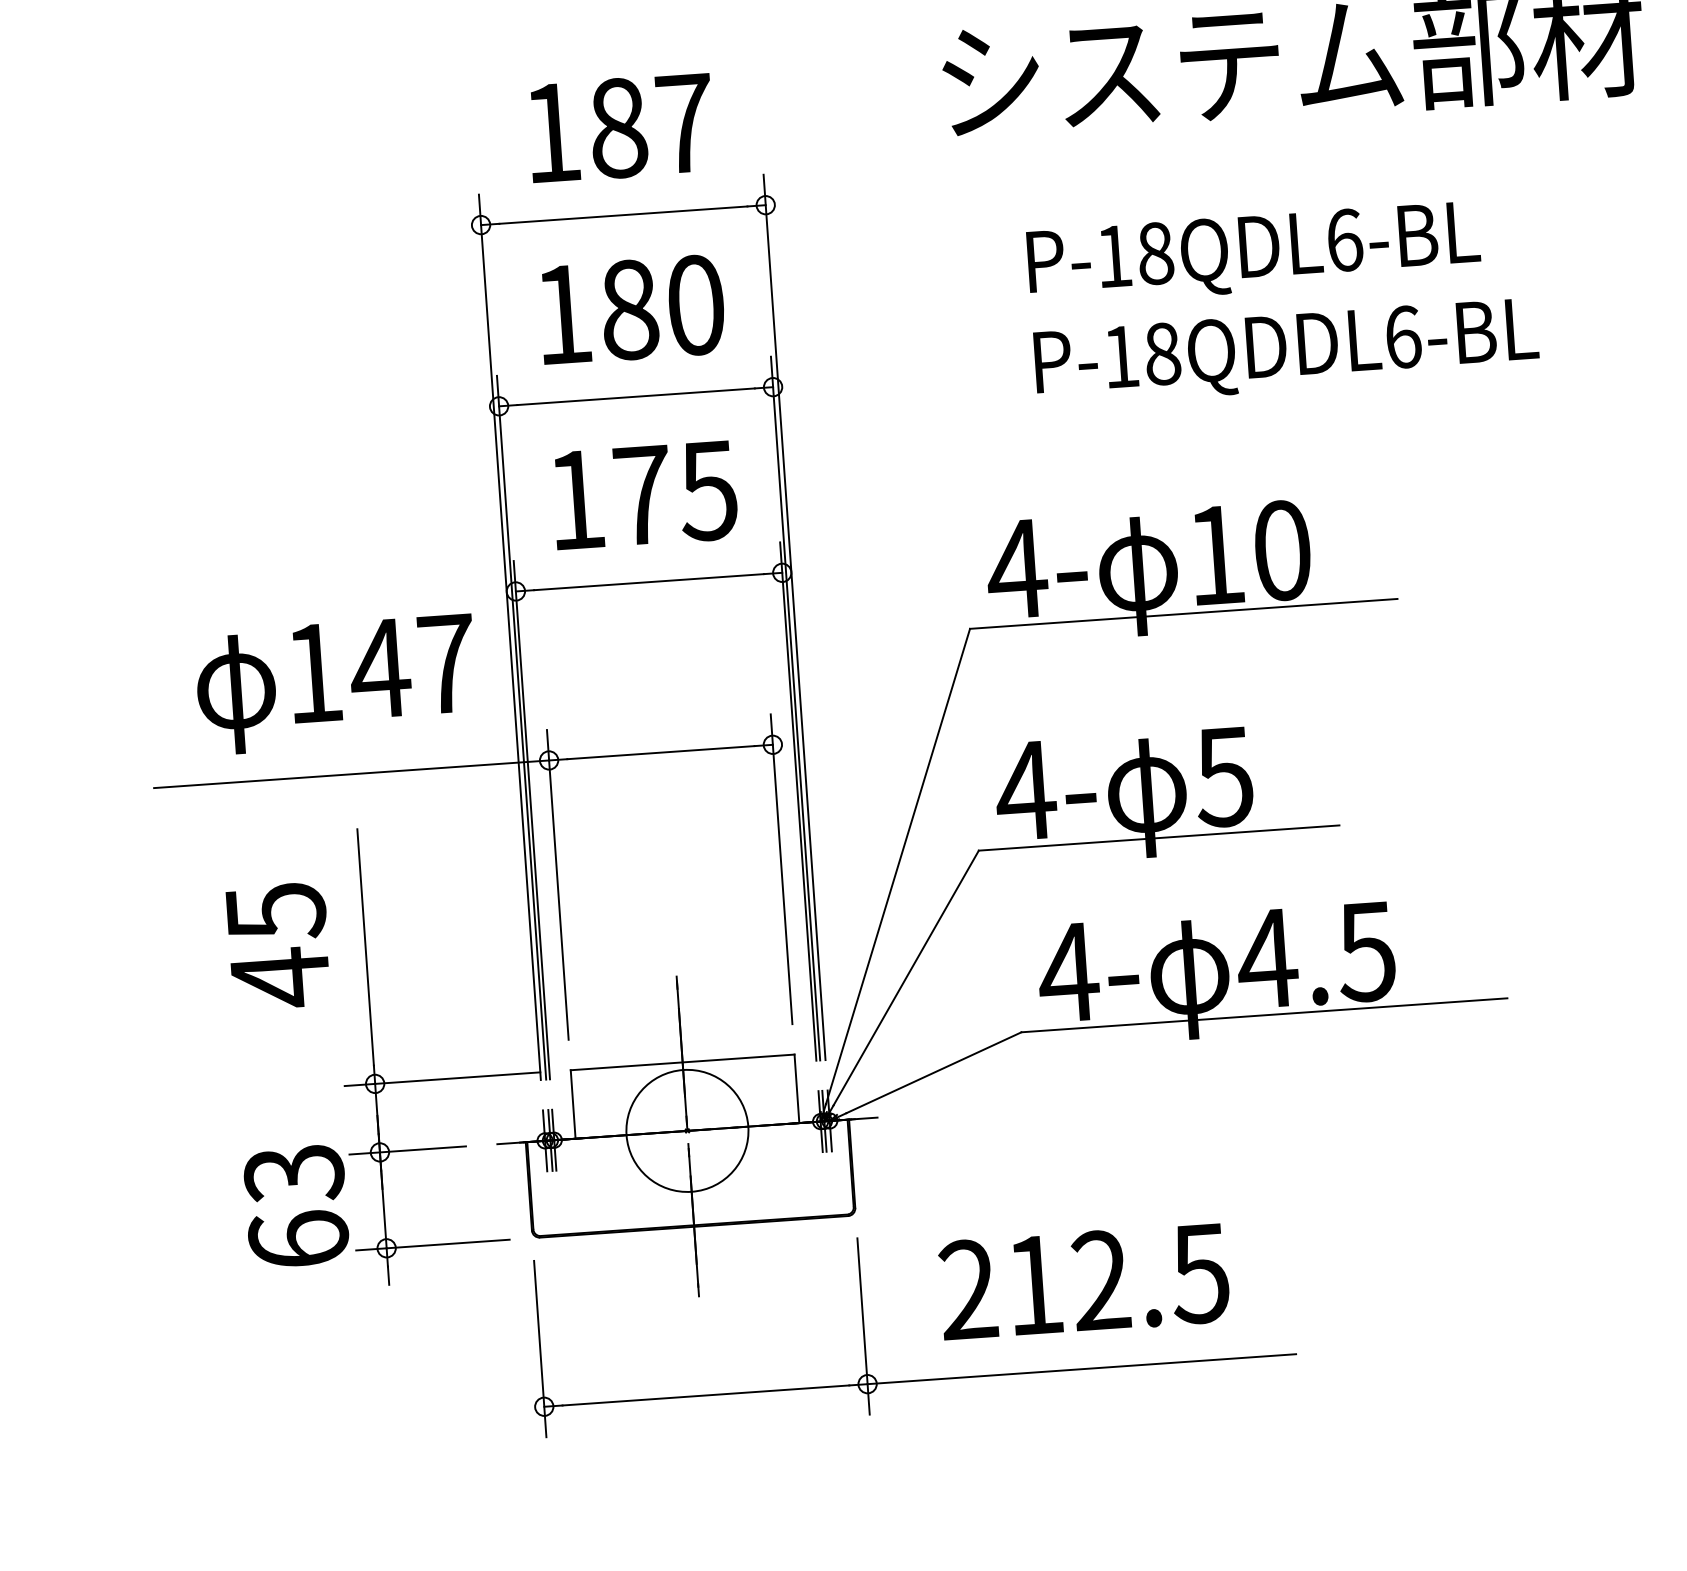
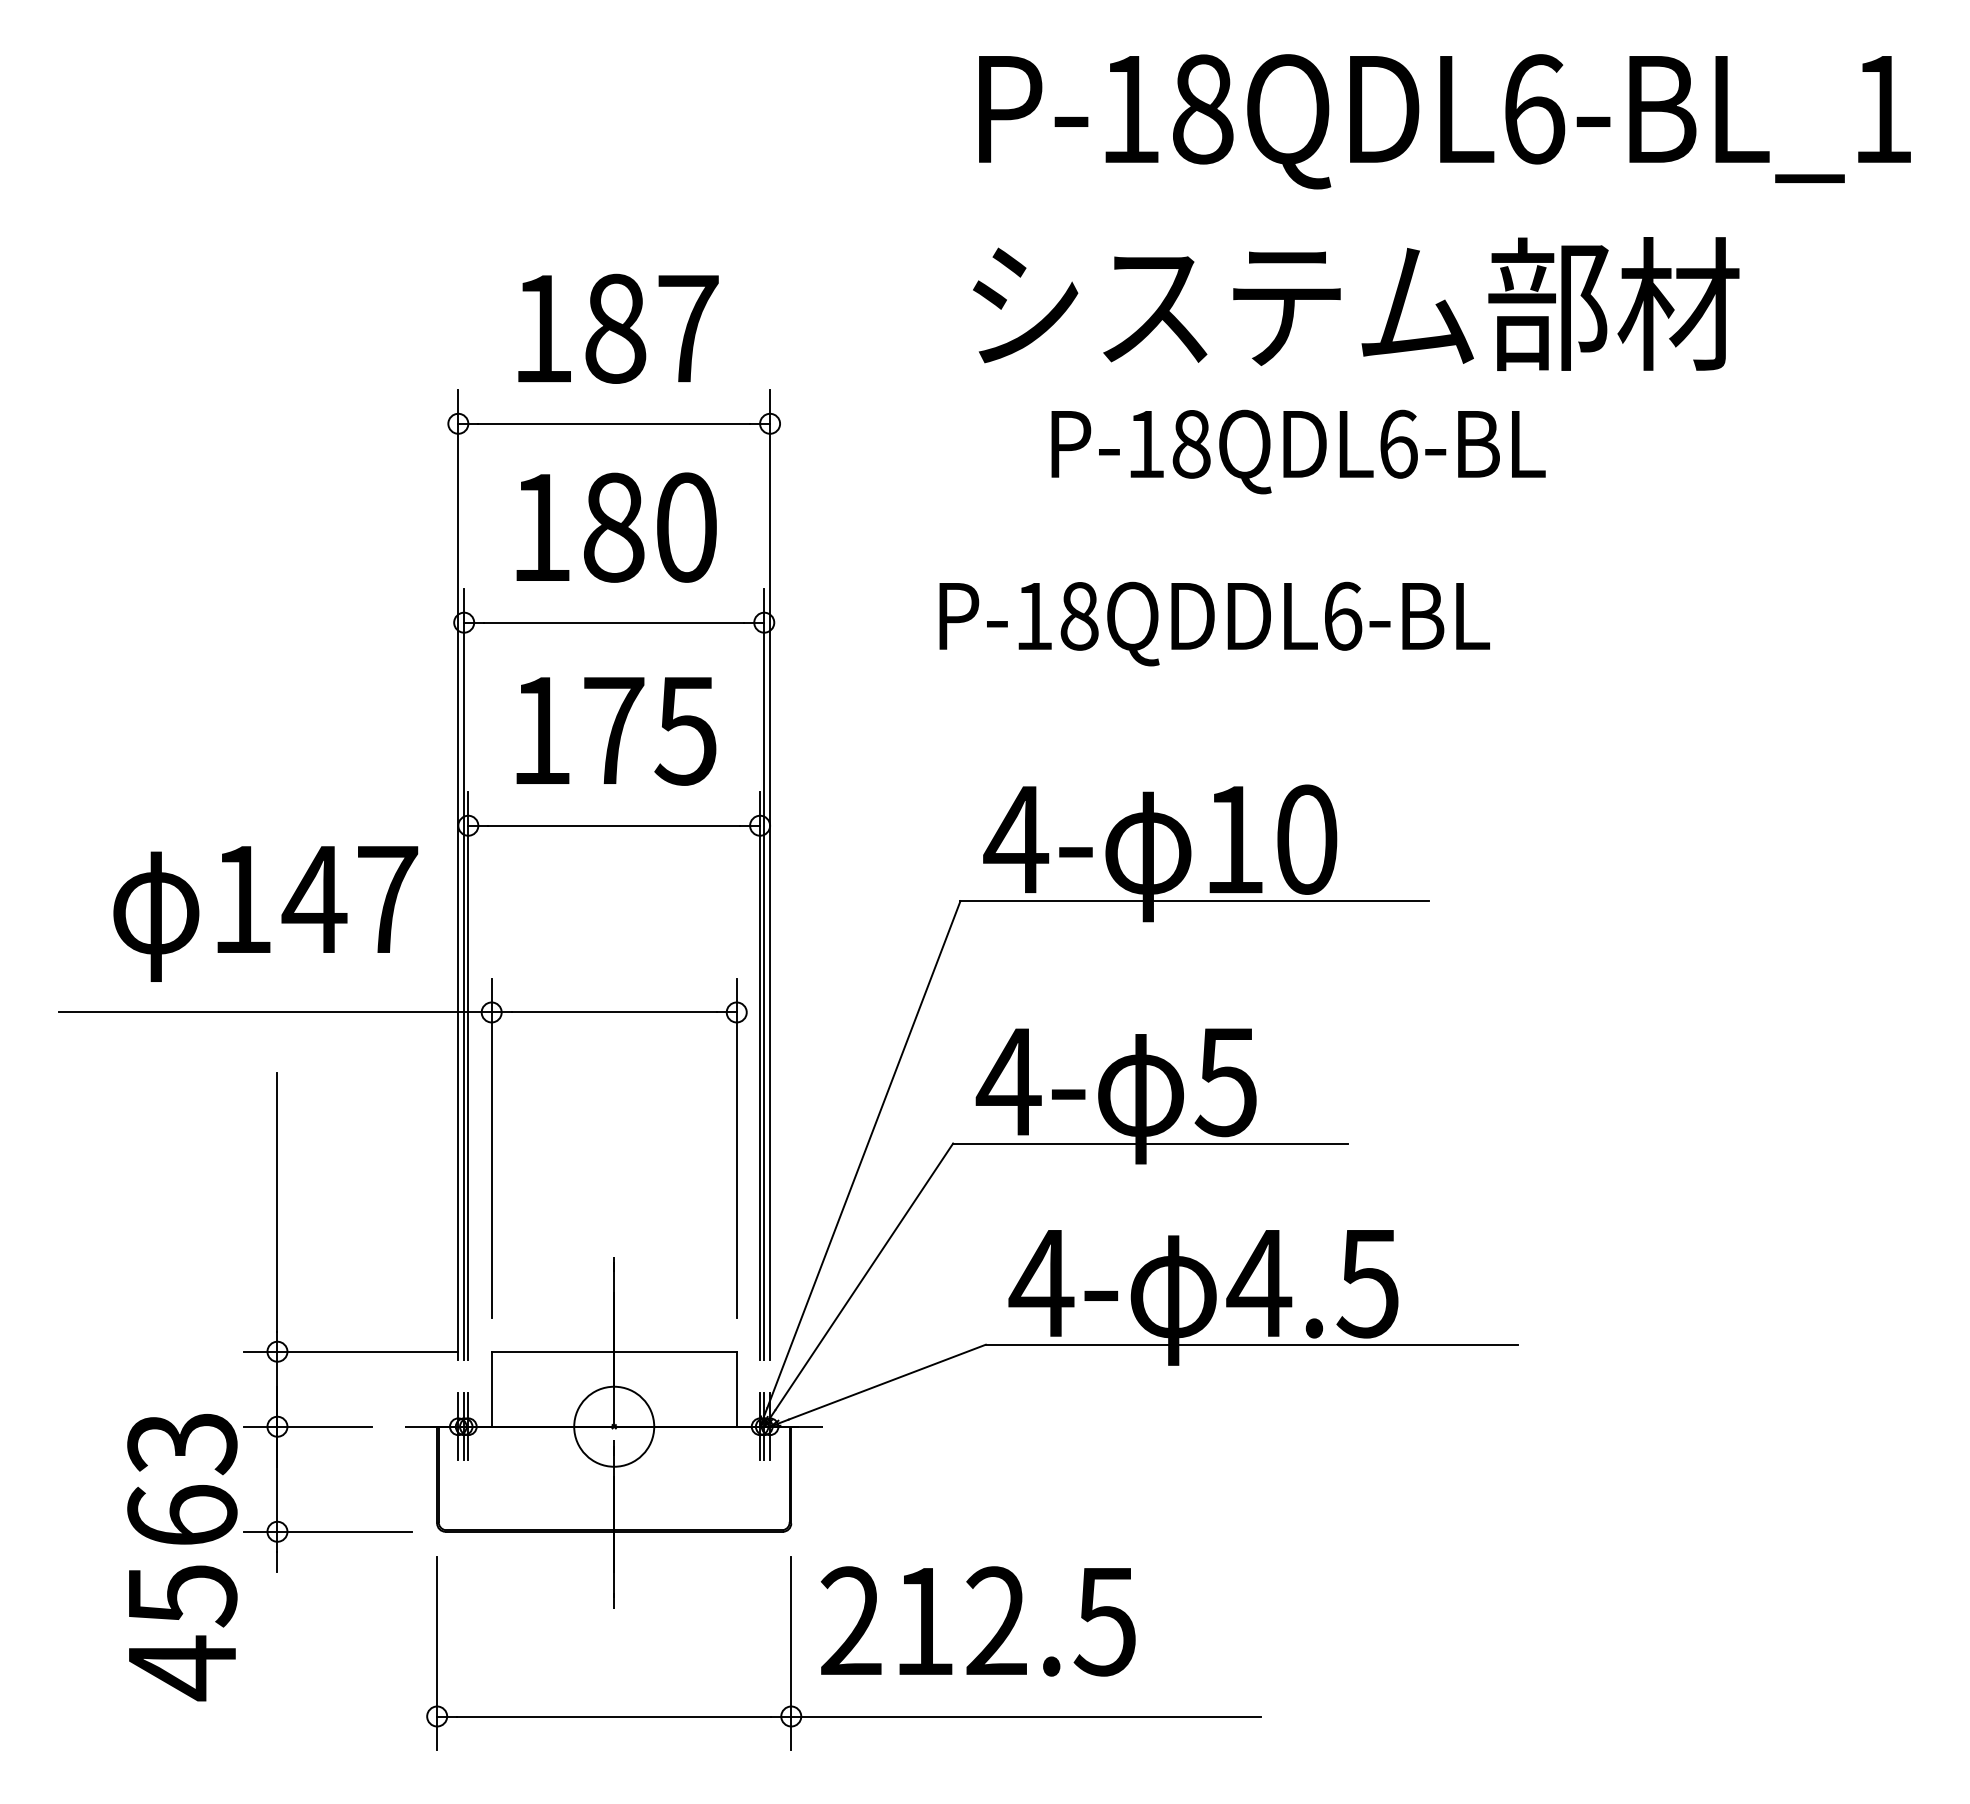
text: (1253, 253) -> (1298, 451), moved
text: (1286, 352) -> (1214, 623), moved
text: (279, 946) -> (183, 1633), moved
circle: (686, 1130) -> (613, 1426), size x0.6
text: (1083, 1281) -> (977, 1621), moved

